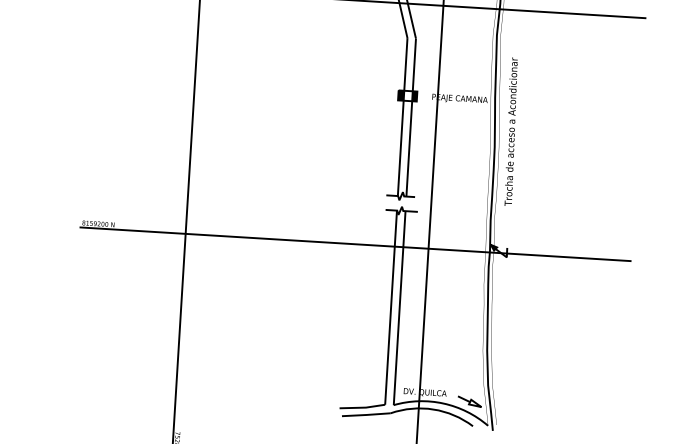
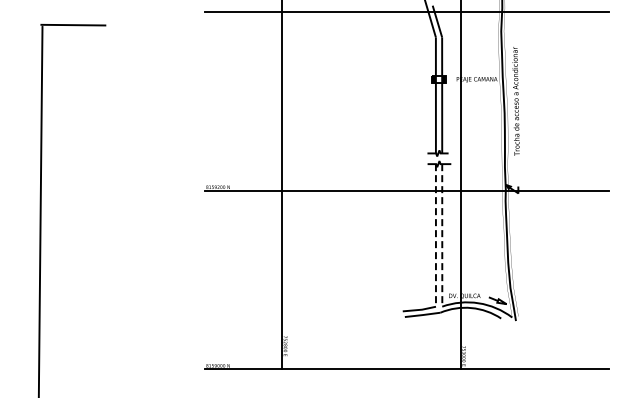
line: (390, 307) -> (435, 235), solid -> dashed
line: (399, 308) -> (442, 235), solid -> dashed

